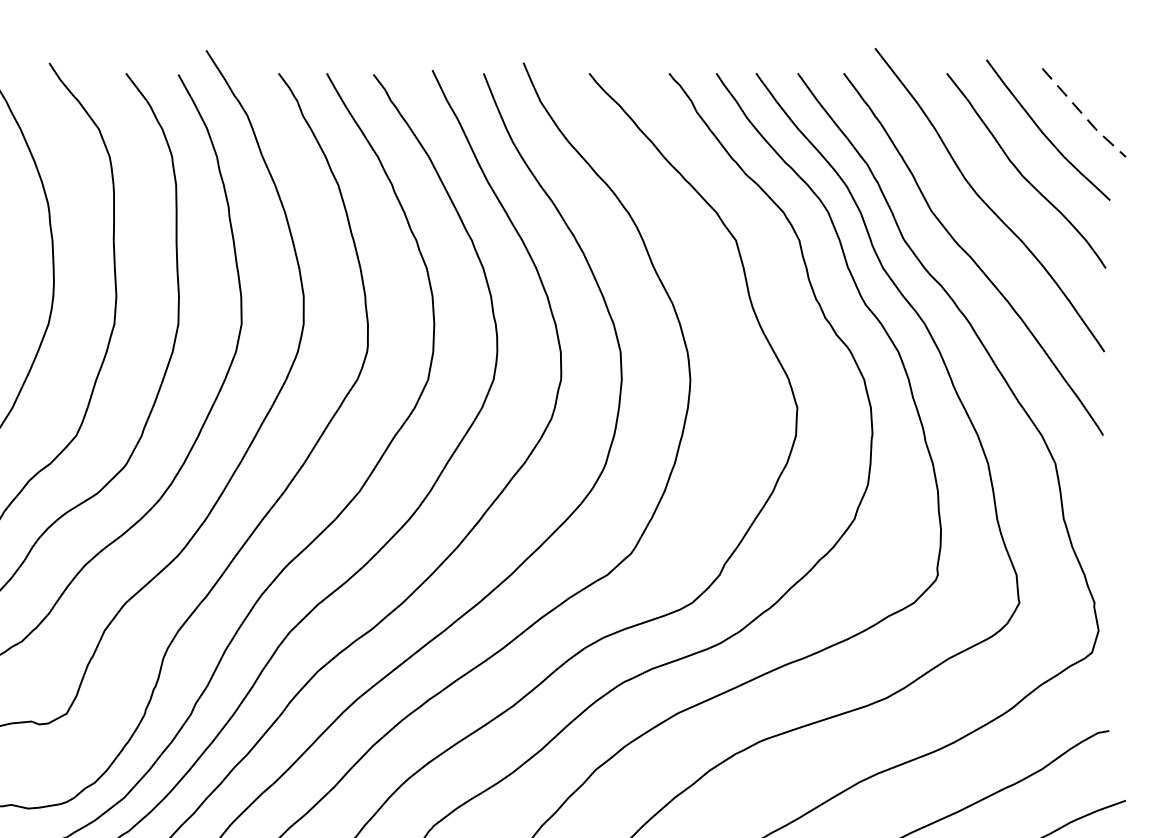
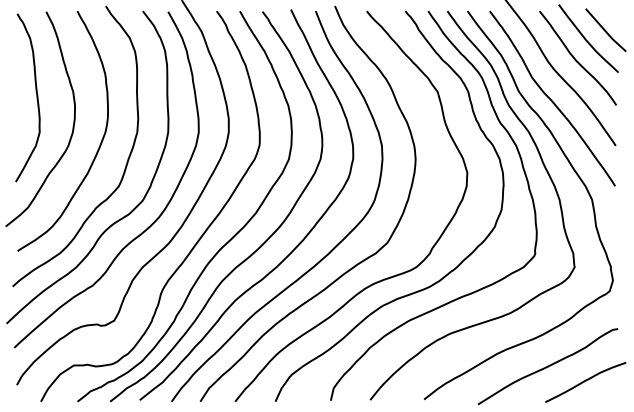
line: (1085, 117) -> (606, 32), dashed -> solid

